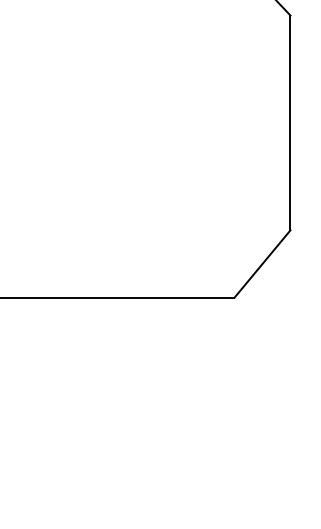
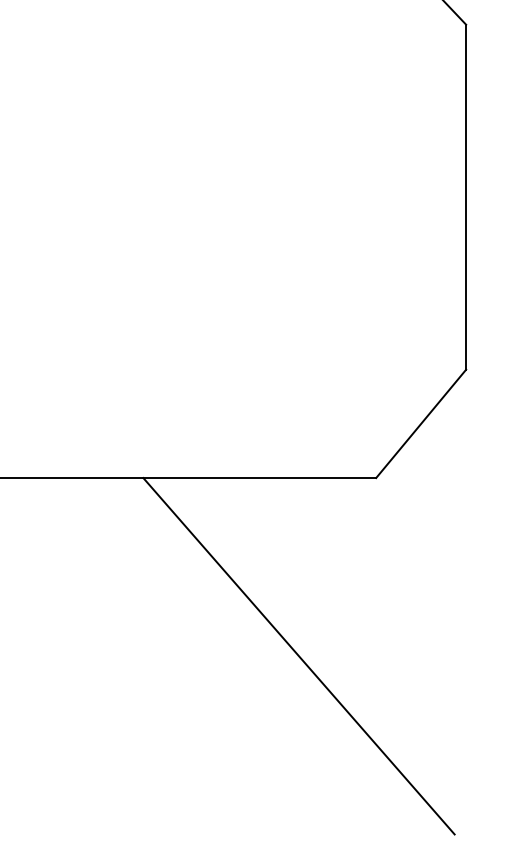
line: (186, 408) -> (299, 655), added

